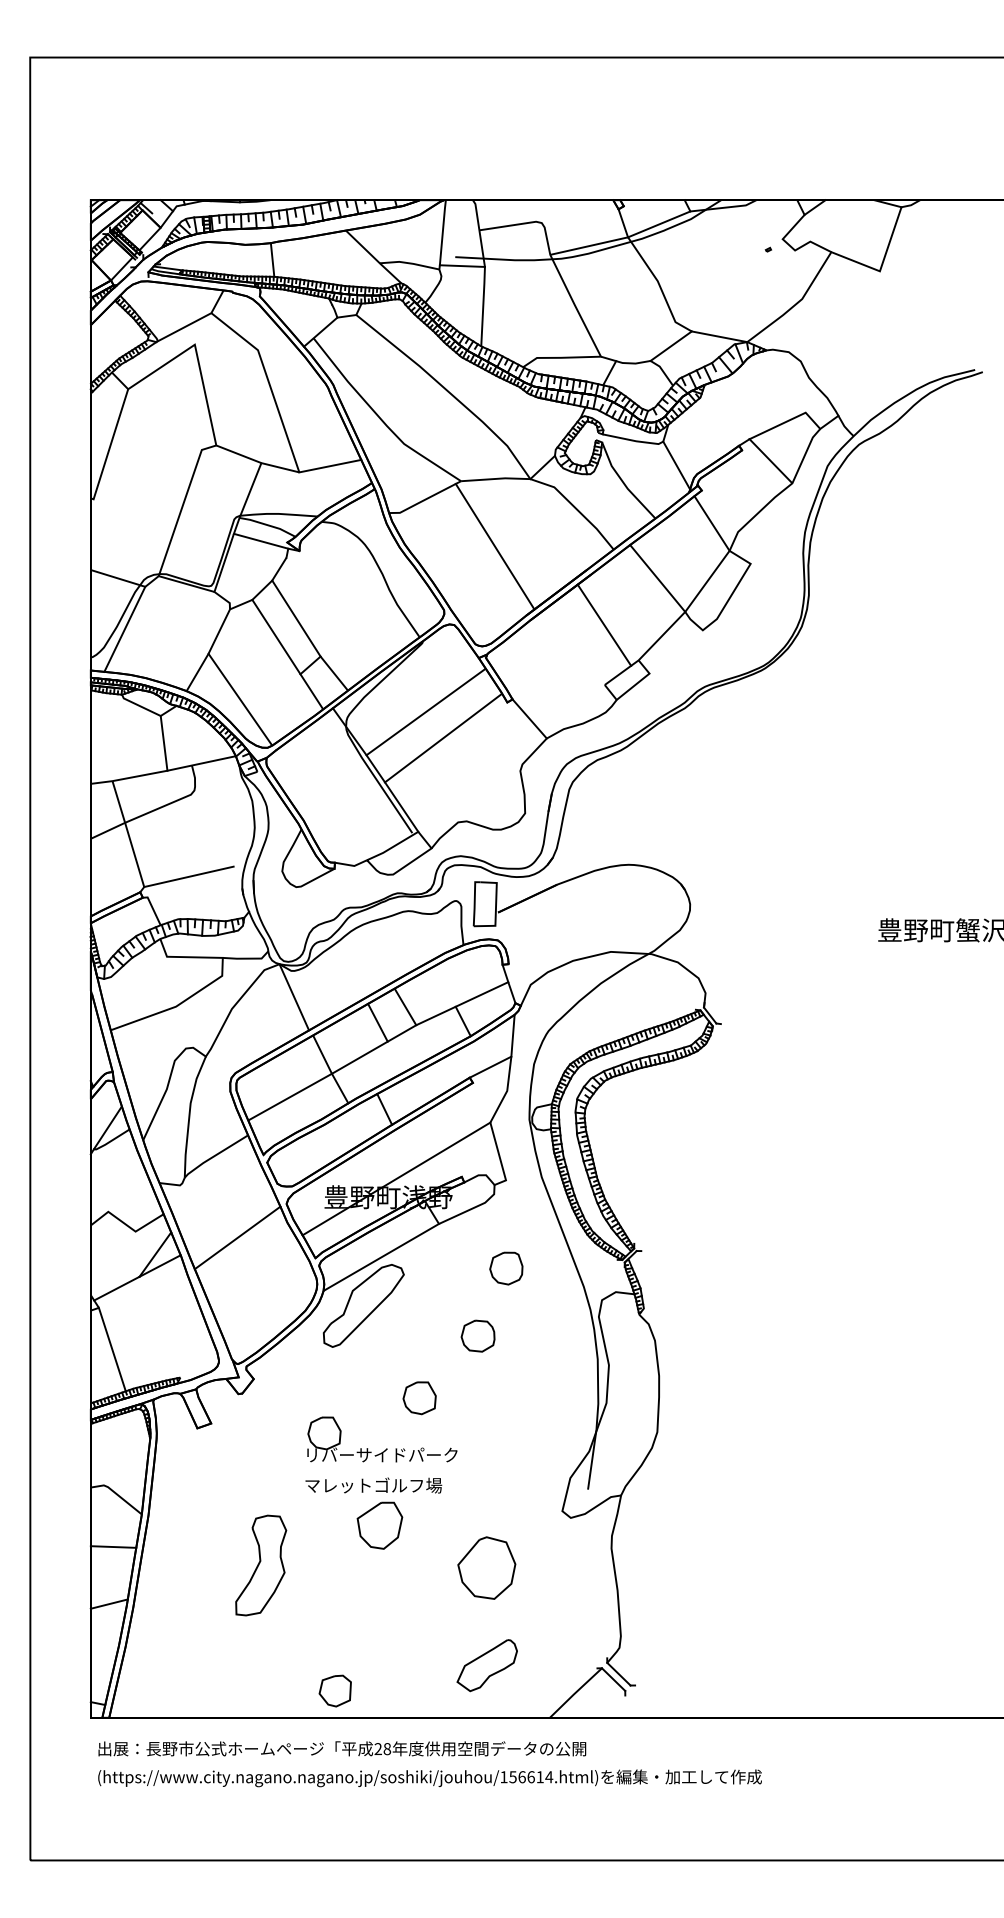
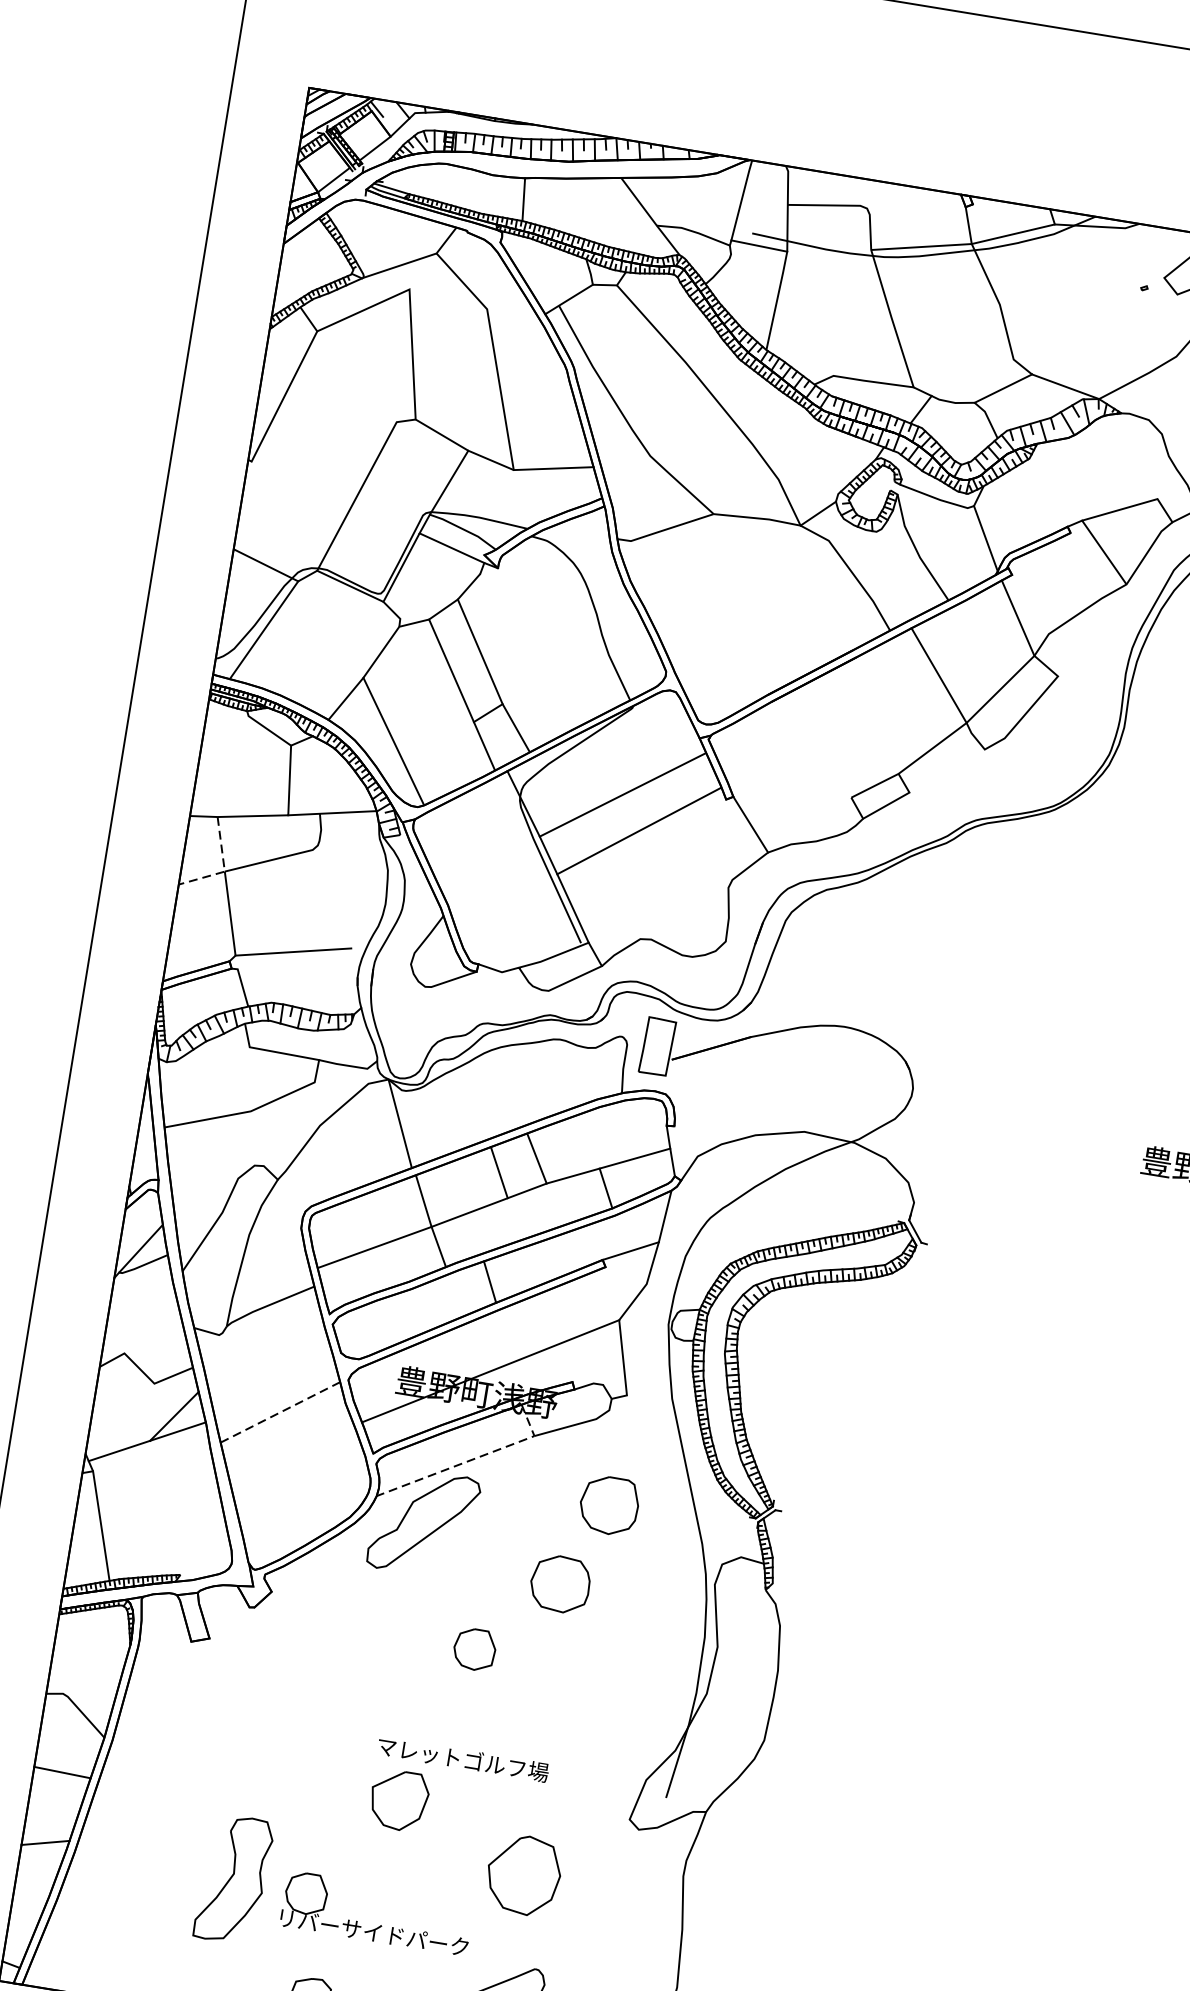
line: (494, 546) -> (742, 602), removed
line: (604, 624) -> (863, 722), removed
line: (124, 820) -> (224, 868), solid -> dashed
line: (237, 1237) -> (280, 1411), solid -> dashed
line: (393, 1250) -> (472, 1459), solid -> dashed
part: (506, 1268) -> (609, 1505), size x1.4
part: (477, 1335) -> (559, 1583), size x1.4
part: (386, 1448) -> (380, 1925), moved
text: (373, 1485) -> (462, 1759), moved
part: (261, 1565) -> (234, 1879), moved

